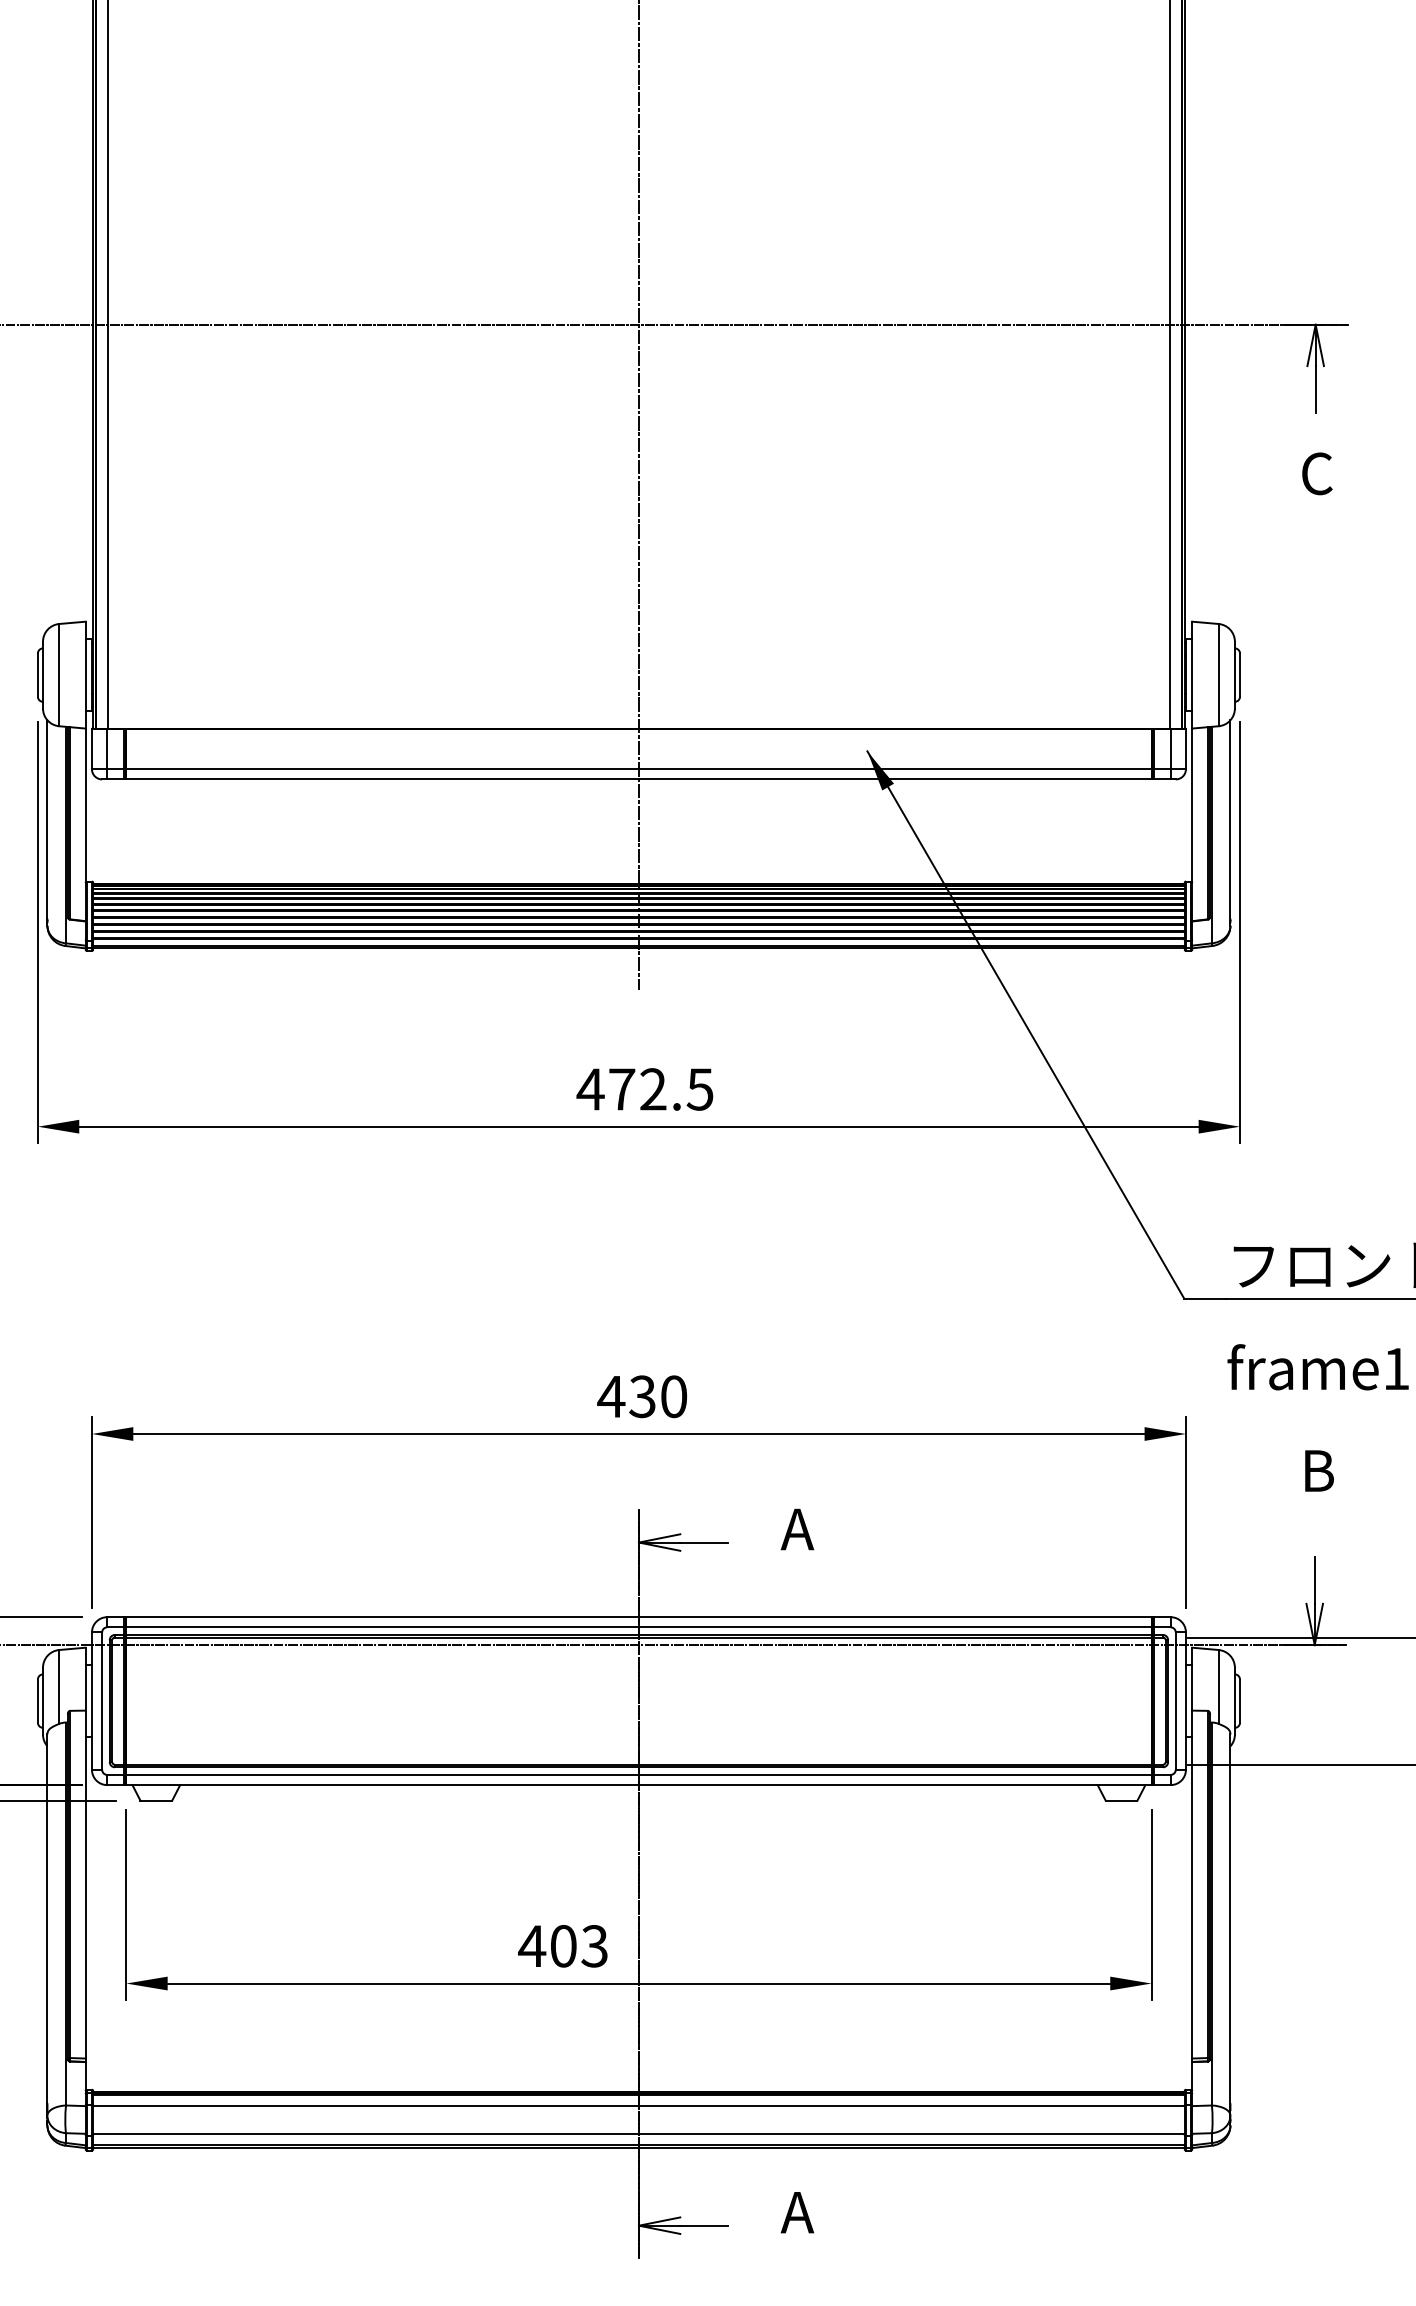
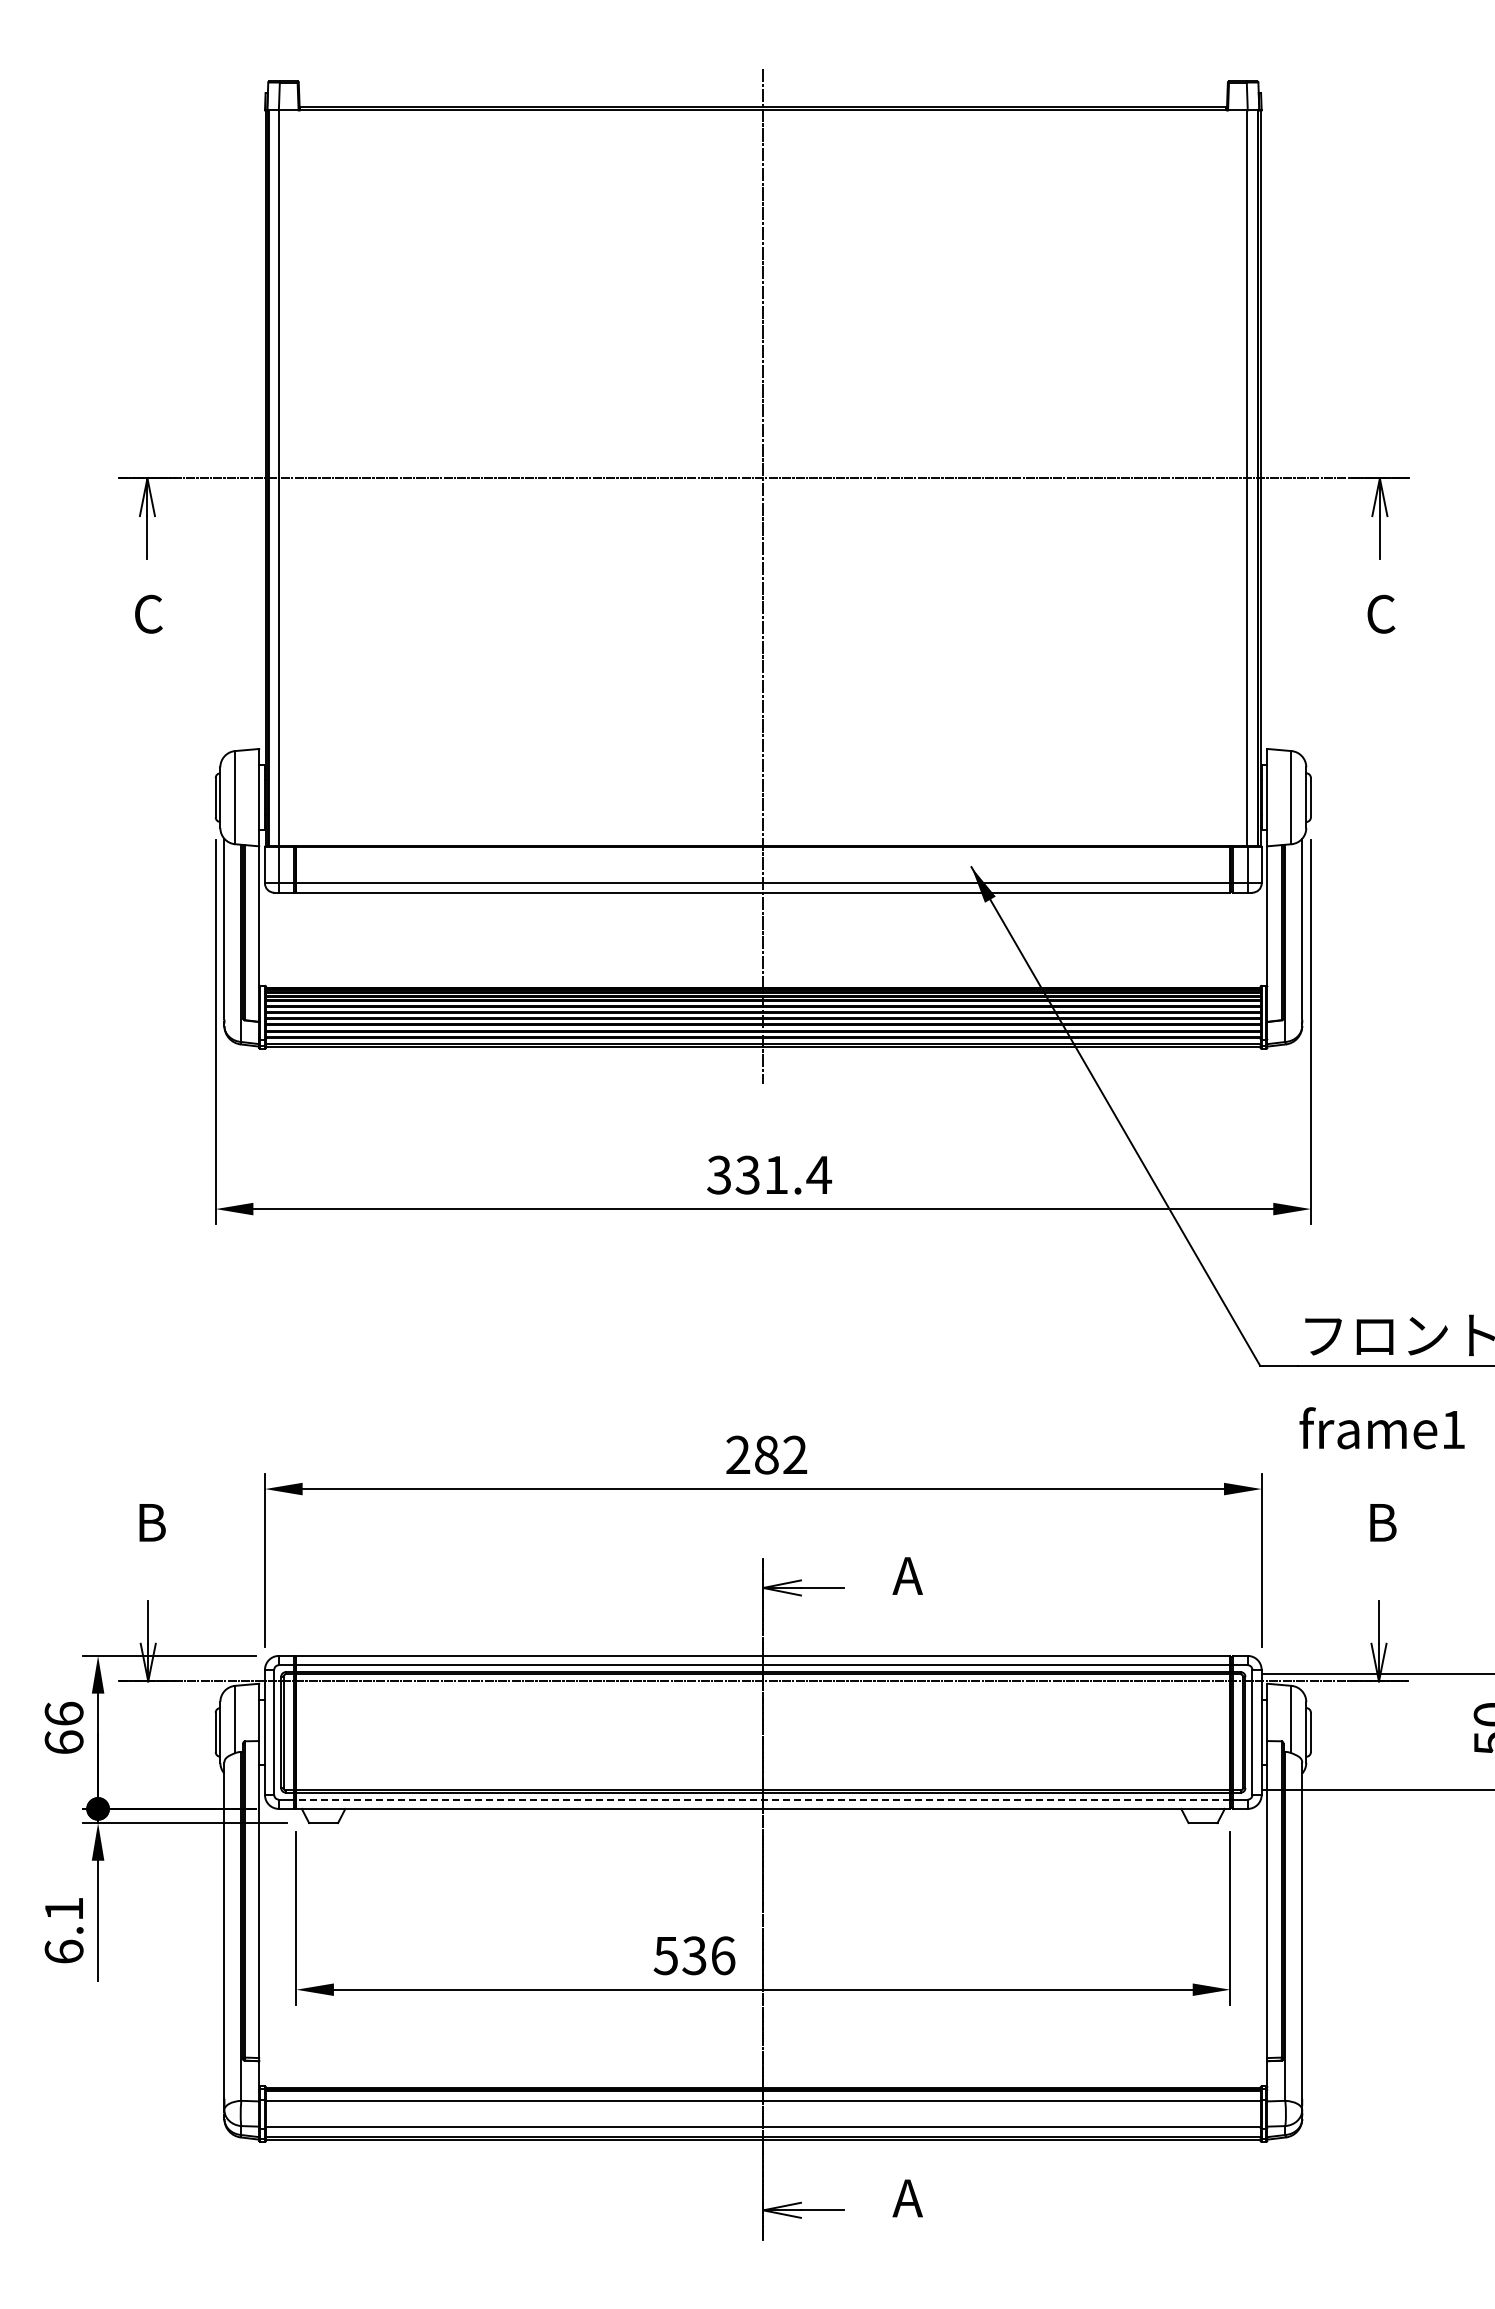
text: (645, 1088) -> (769, 1174), 472.5 -> 331.4
text: (642, 1396) -> (766, 1454), 430 -> 282
line: (638, 1774) -> (762, 1799), solid -> dashed
text: (563, 1945) -> (694, 1955), 403 -> 536

